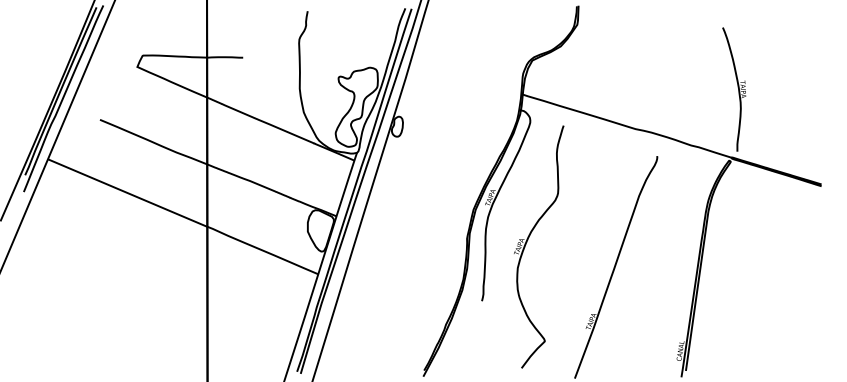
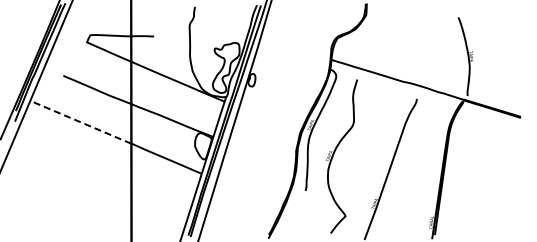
line: (127, 193) -> (80, 122), solid -> dashed

